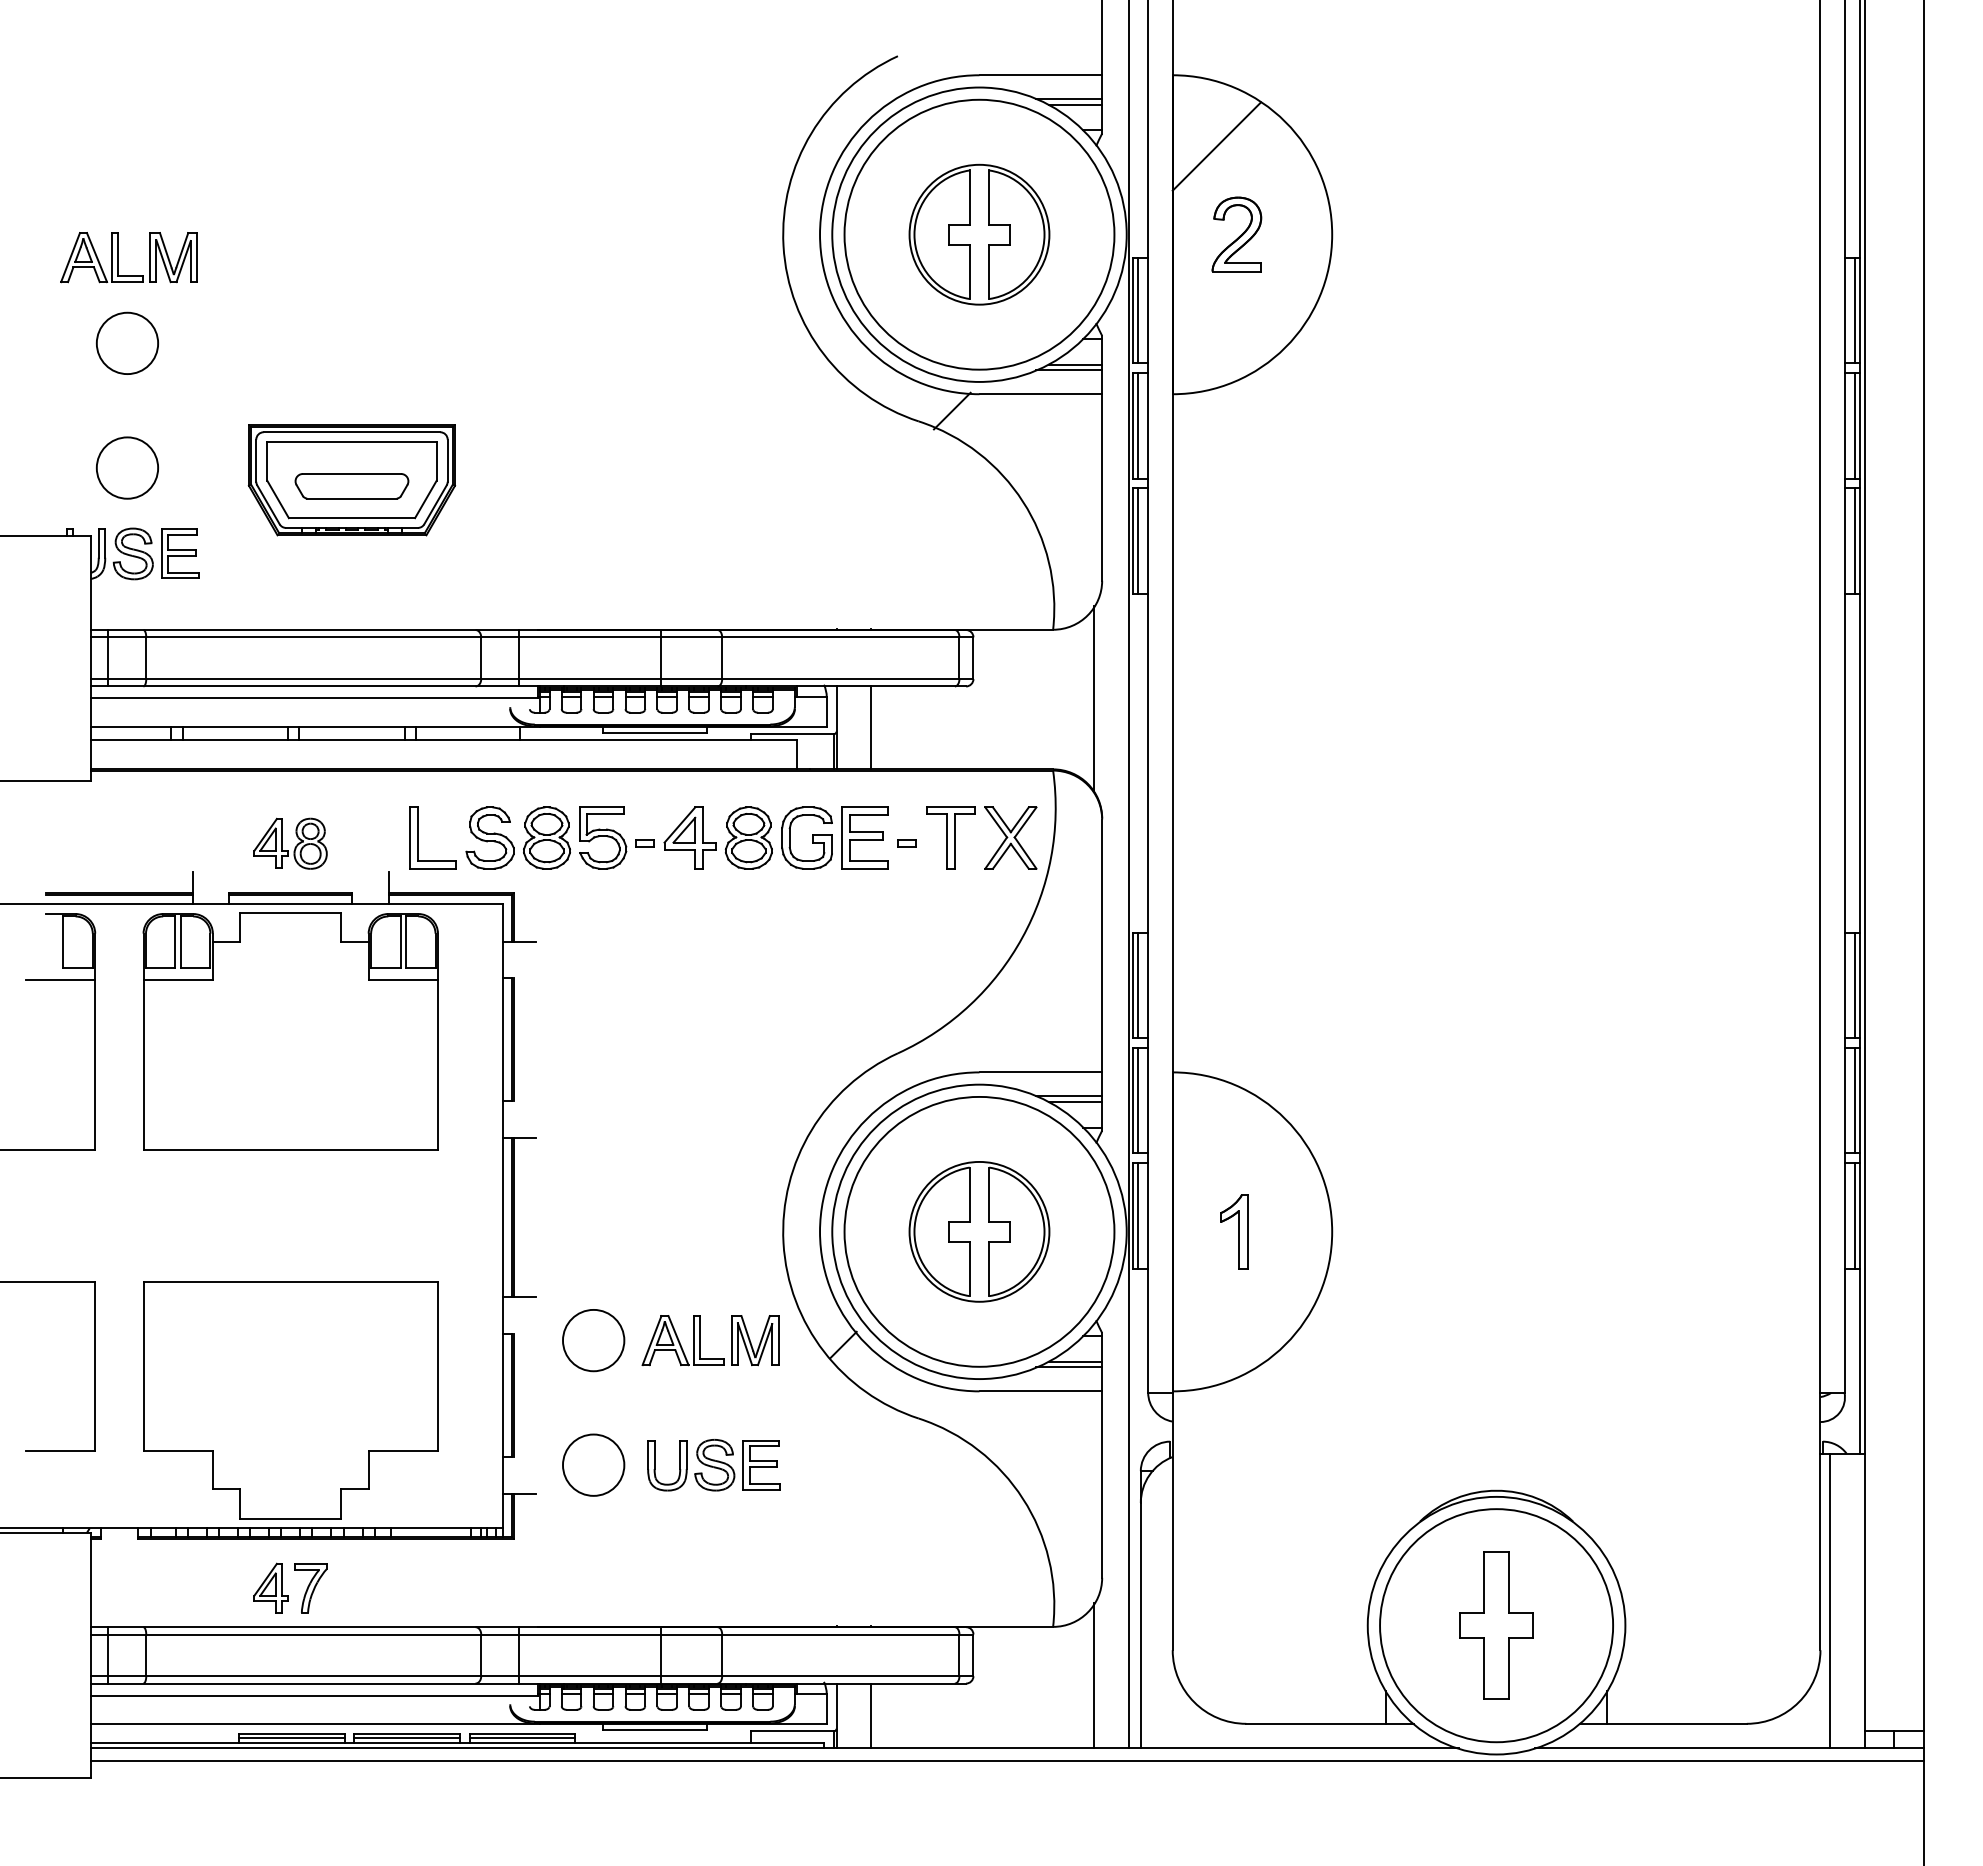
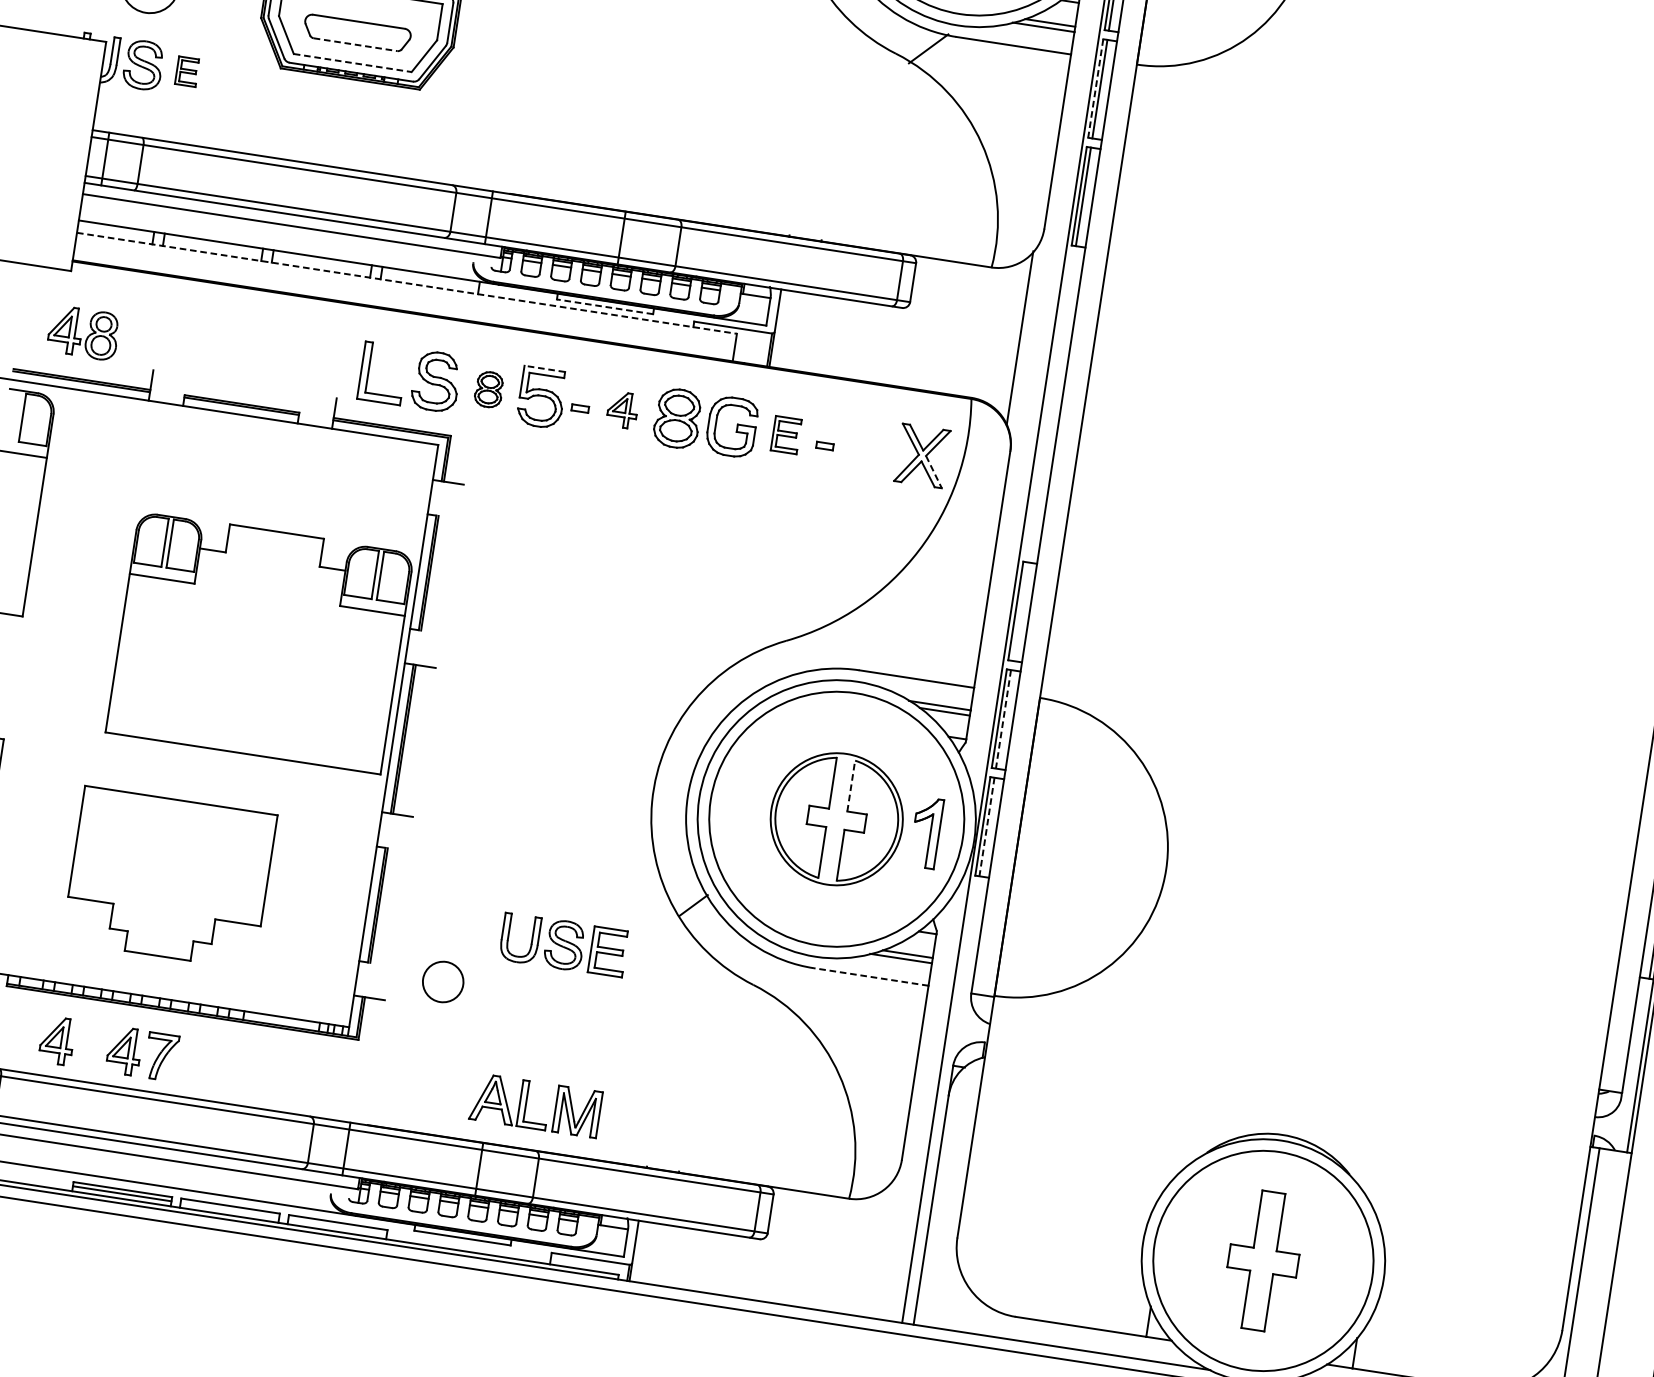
line: (1133, 425) -> (1095, 88), solid -> dashed
line: (352, 498) -> (356, 44), solid -> dashed
line: (352, 518) -> (353, 63), solid -> dashed
part: (180, 553) -> (187, 71), size x0.6
line: (870, 727) -> (807, 332), removed
line: (655, 732) -> (605, 306), solid -> dashed
line: (444, 739) -> (407, 282), solid -> dashed
line: (601, 807) -> (544, 368), solid -> dashed
part: (546, 837) -> (488, 389), size x0.6
part: (689, 837) -> (622, 409), size x0.6
part: (864, 837) -> (785, 434), size x0.6
part: (950, 837) -> (866, 446), removed
part: (290, 843) -> (83, 332), moved
line: (1025, 853) -> (933, 472), solid -> dashed
line: (1137, 985) -> (1019, 611), removed
part: (290, 1031) -> (259, 642), moved
line: (1137, 1100) -> (1003, 719), solid -> dashed
line: (989, 1194) -> (851, 785), solid -> dashed
line: (1137, 1215) -> (986, 826), solid -> dashed
part: (1234, 1231) -> (926, 832), moved
circle: (593, 1340) -> (460, 865), removed
part: (700, 1340) -> (526, 1104), moved
line: (1040, 1391) -> (870, 977), solid -> dashed
part: (290, 1400) -> (169, 878), size x0.7
circle: (593, 1464) -> (443, 981), size x0.7
part: (713, 1465) -> (563, 945), moved
part: (198, 1587) -> (56, 1039), added
line: (1094, 1675) -> (880, 1250), removed
line: (870, 1715) -> (665, 1255), removed
line: (406, 1738) -> (229, 1210), removed
line: (522, 1738) -> (337, 1227), removed

